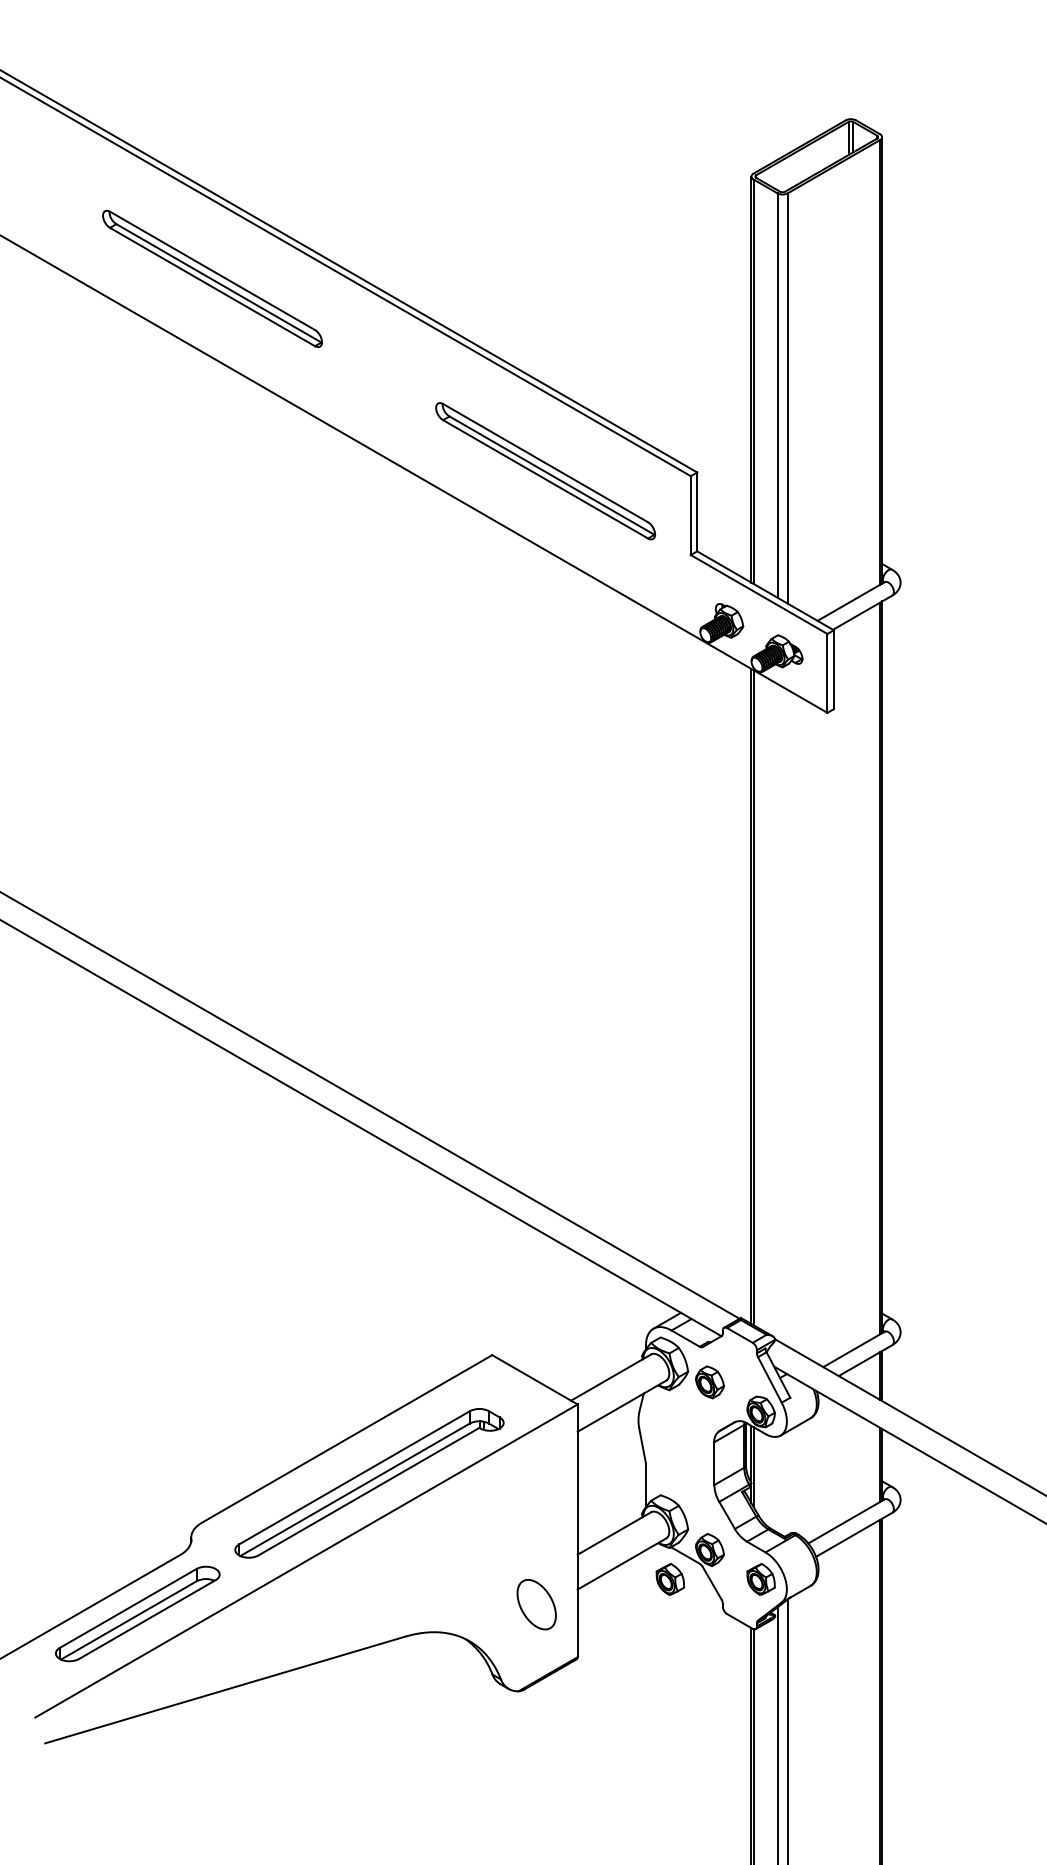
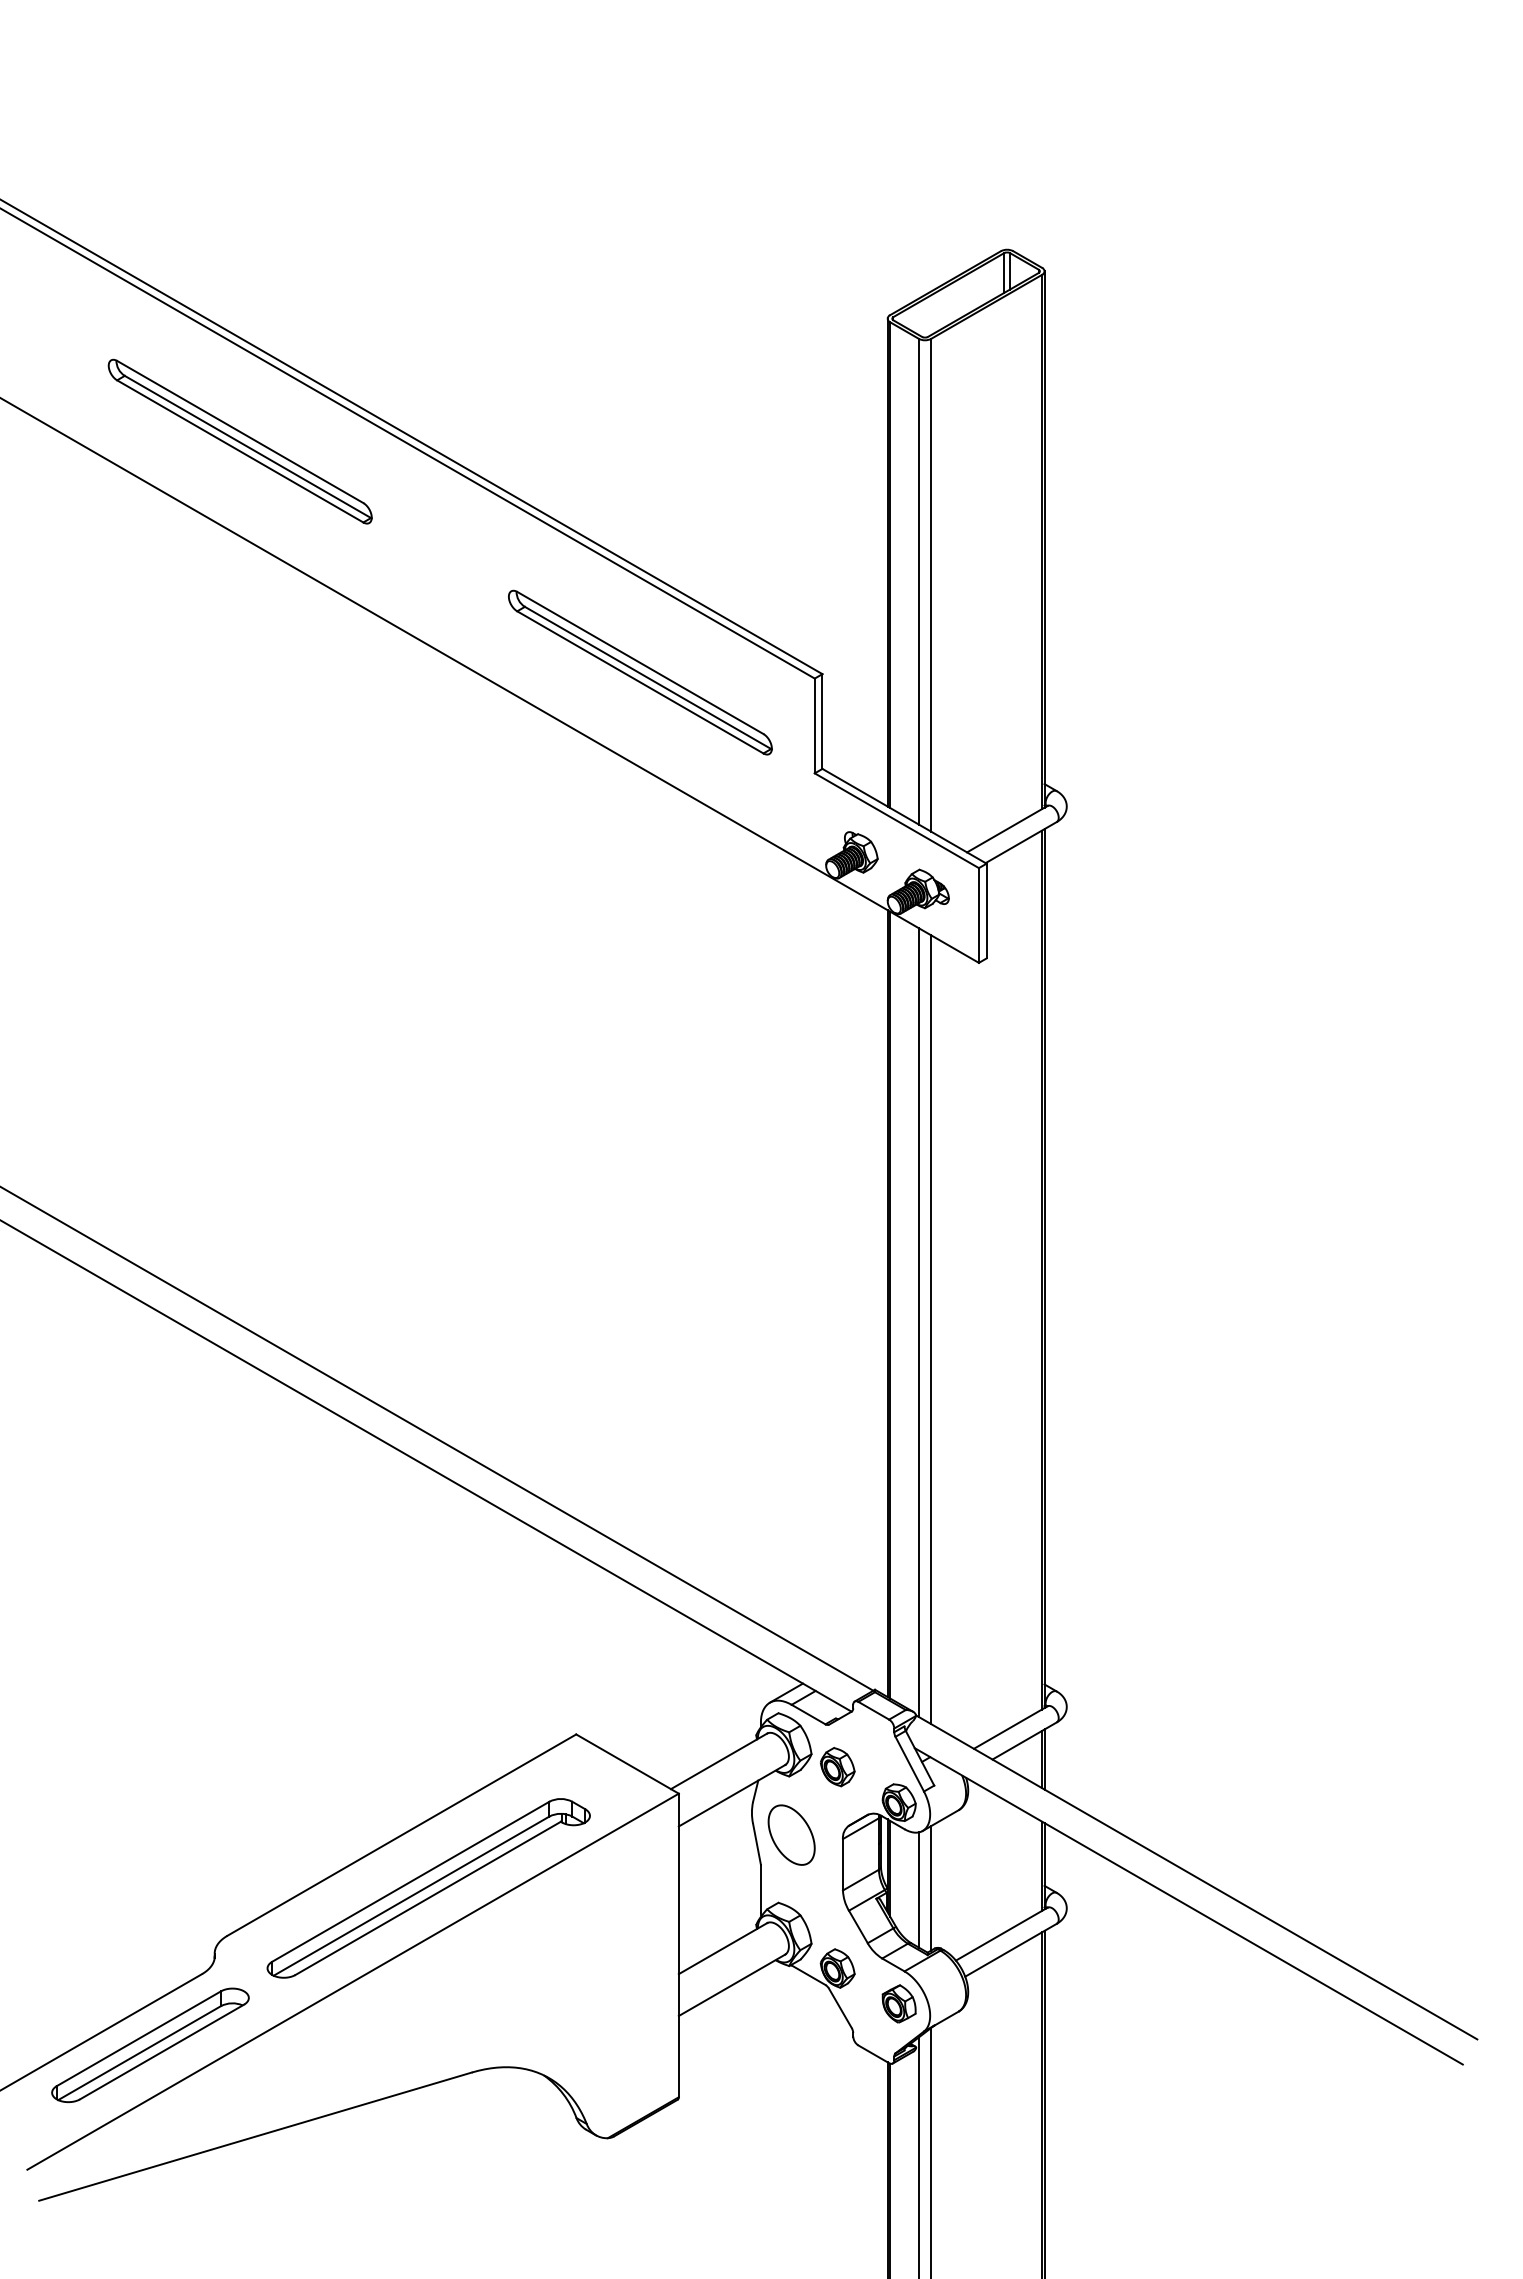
line: (777, 1012) -> (918, 1322), added
line: (787, 1018) -> (931, 1329), added
line: (787, 1483) -> (931, 1888), added
line: (777, 1484) -> (918, 1889), added
part: (669, 1579) -> (789, 2003), removed
part: (536, 1604) -> (791, 1834), moved

